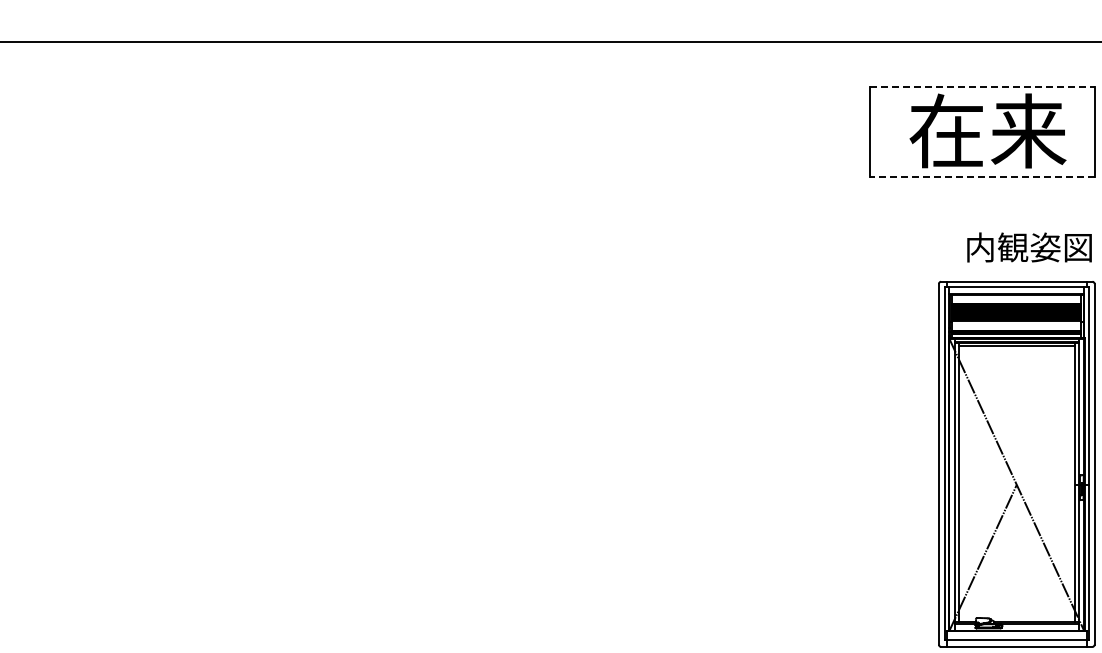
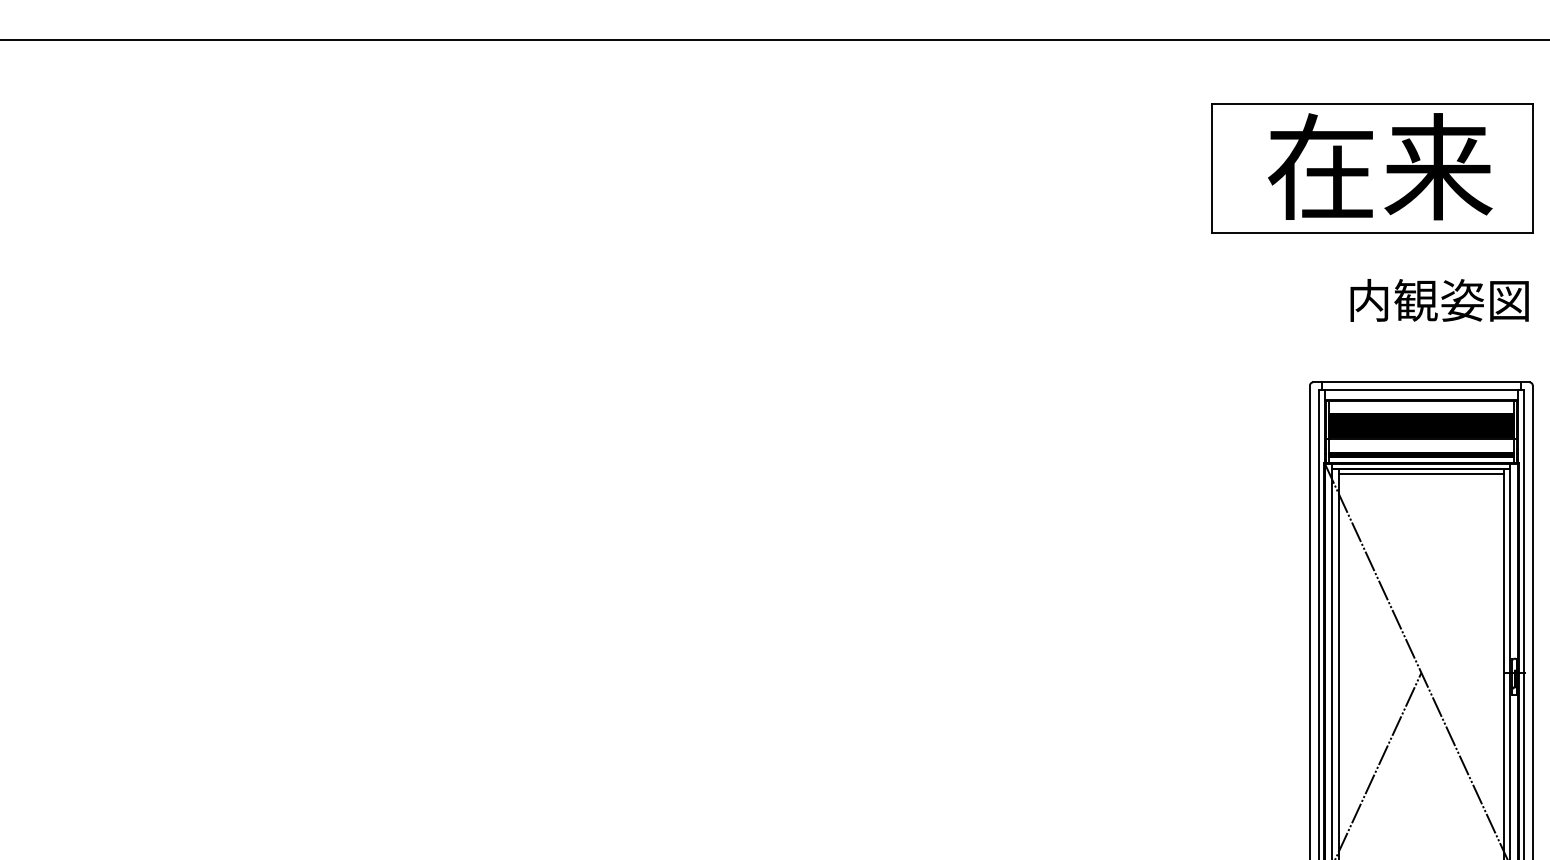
line: (982, 87) -> (1372, 104), dashed -> solid
line: (981, 177) -> (1370, 233), dashed -> solid
text: (1029, 247) -> (1439, 300), moved

